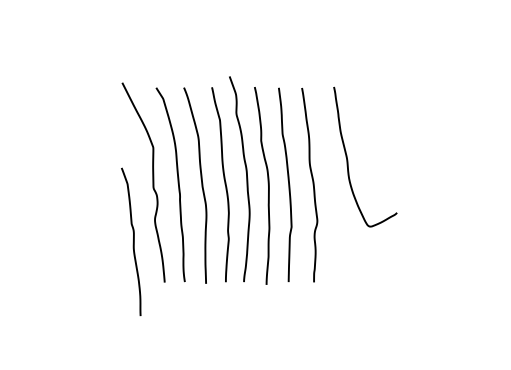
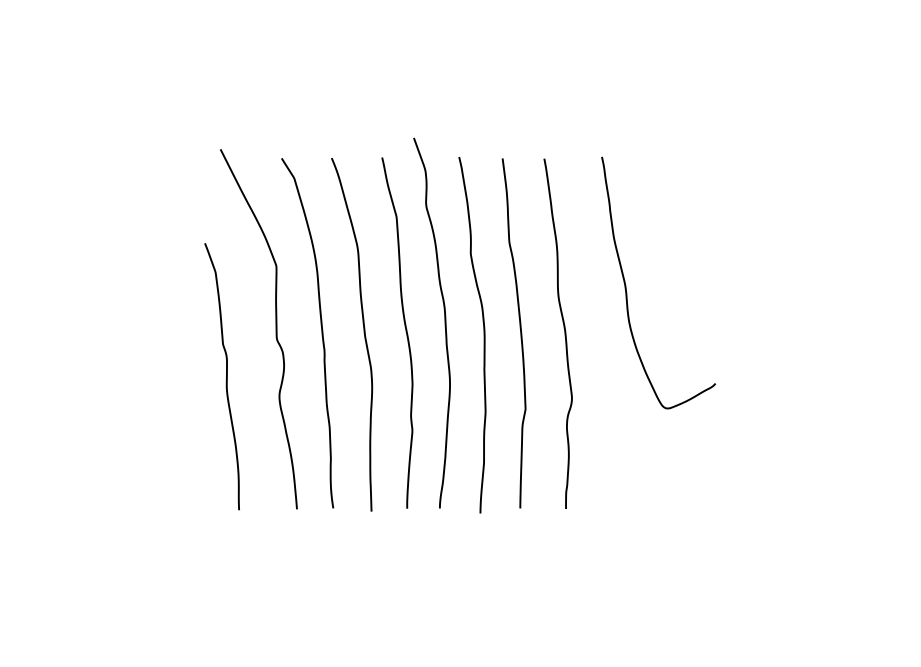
curve: (132, 242) -> (224, 377), moved

